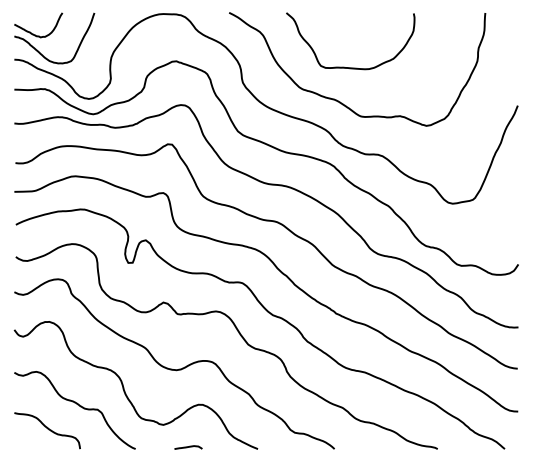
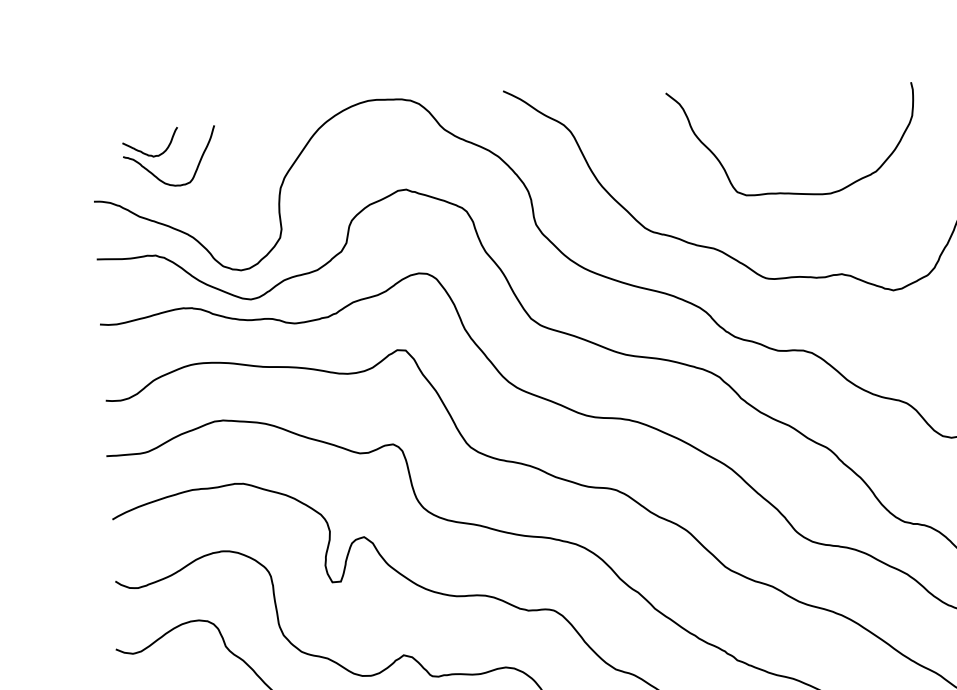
part: (54, 38) -> (169, 157), size x0.6
curve: (344, 66) -> (782, 190), moved

